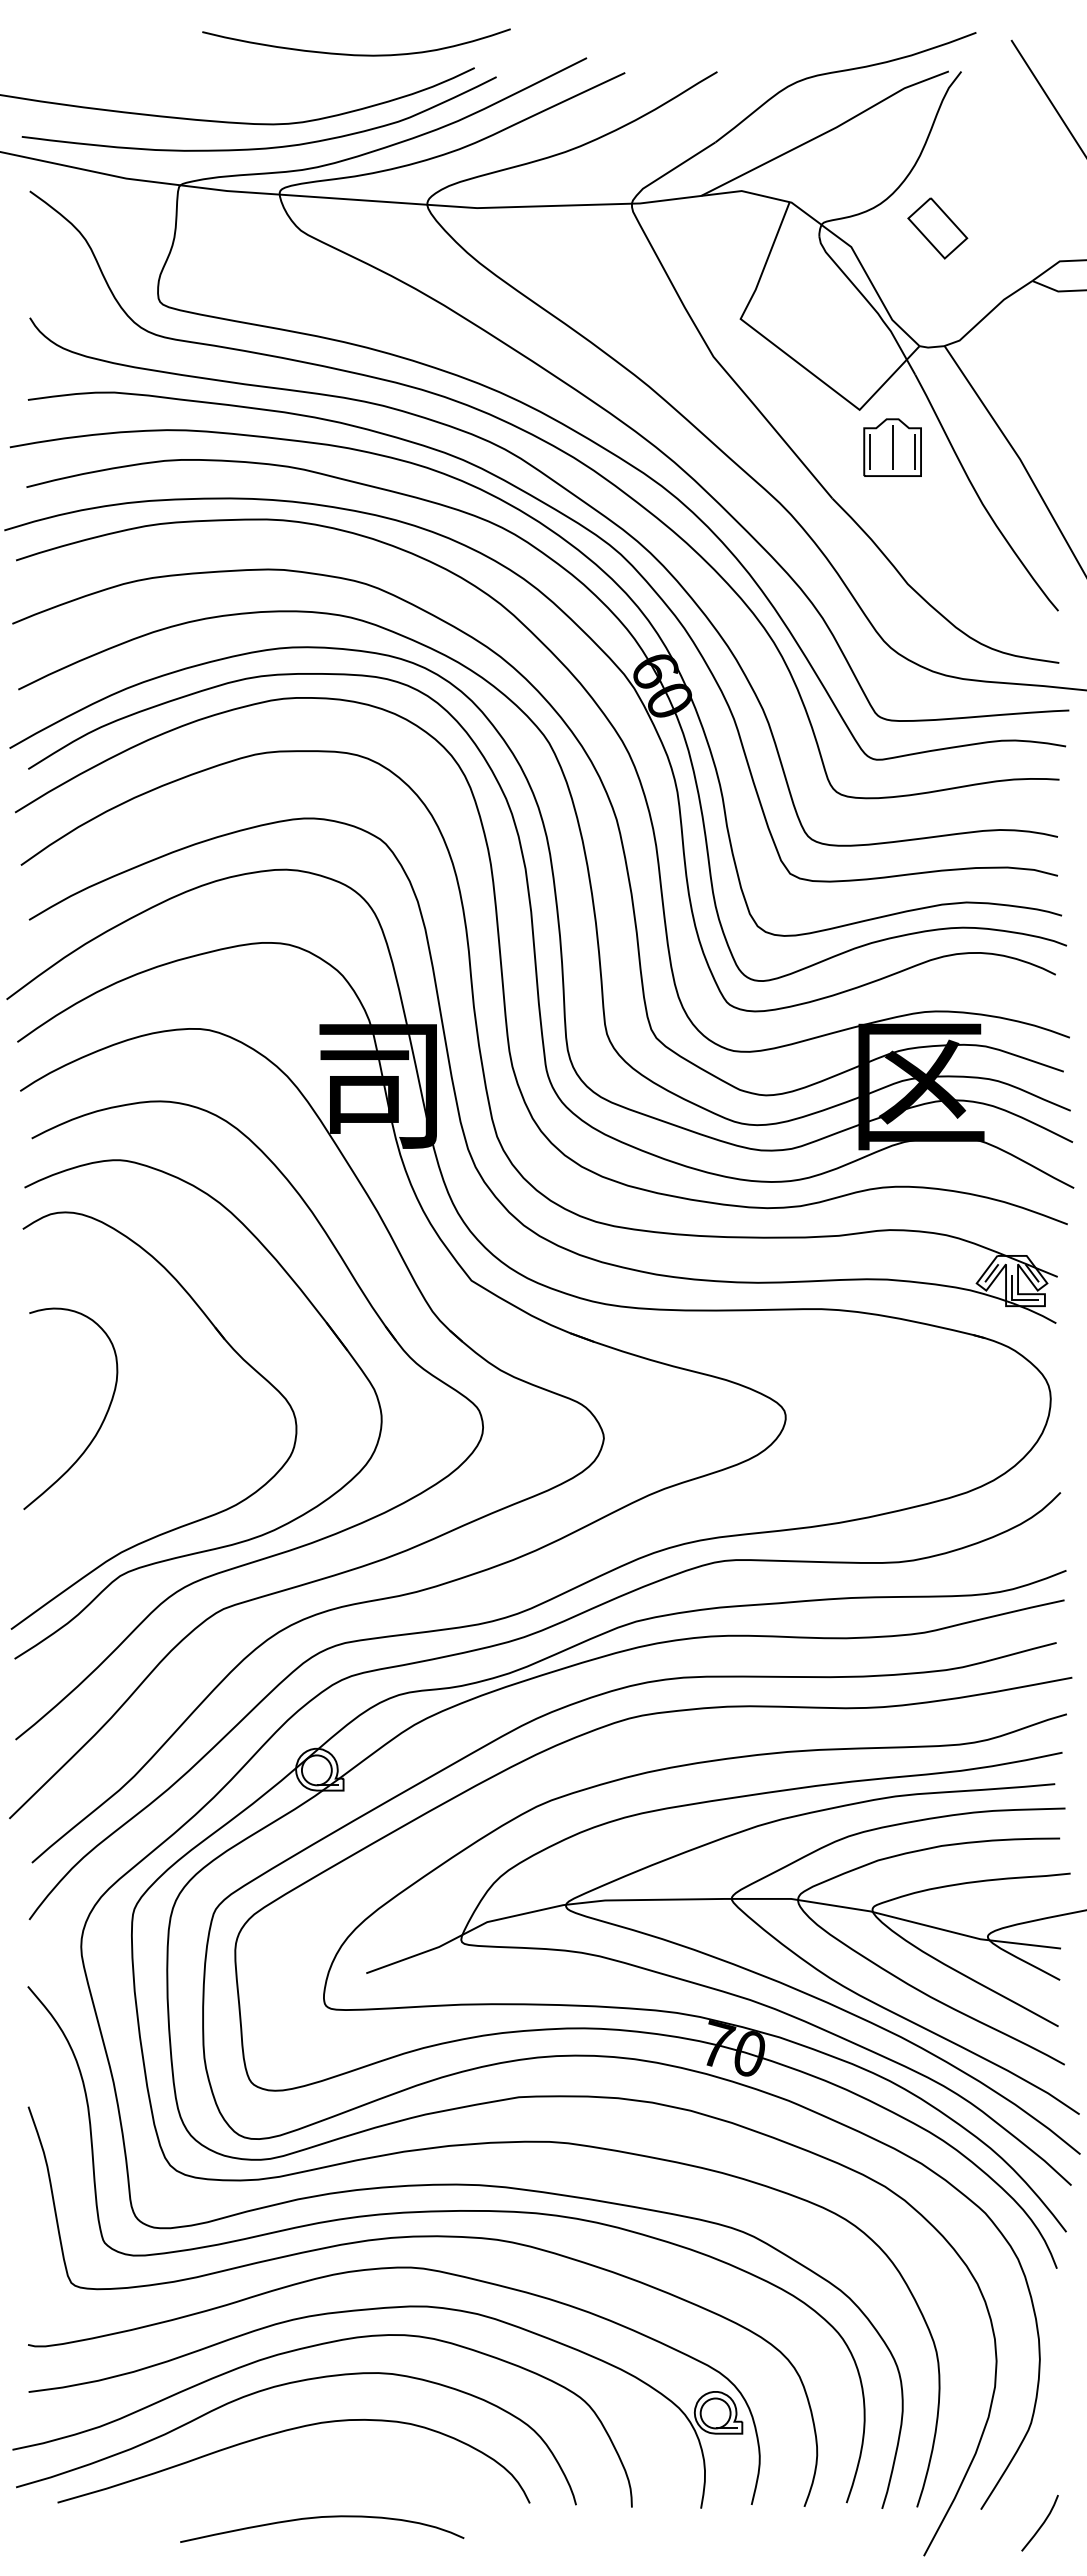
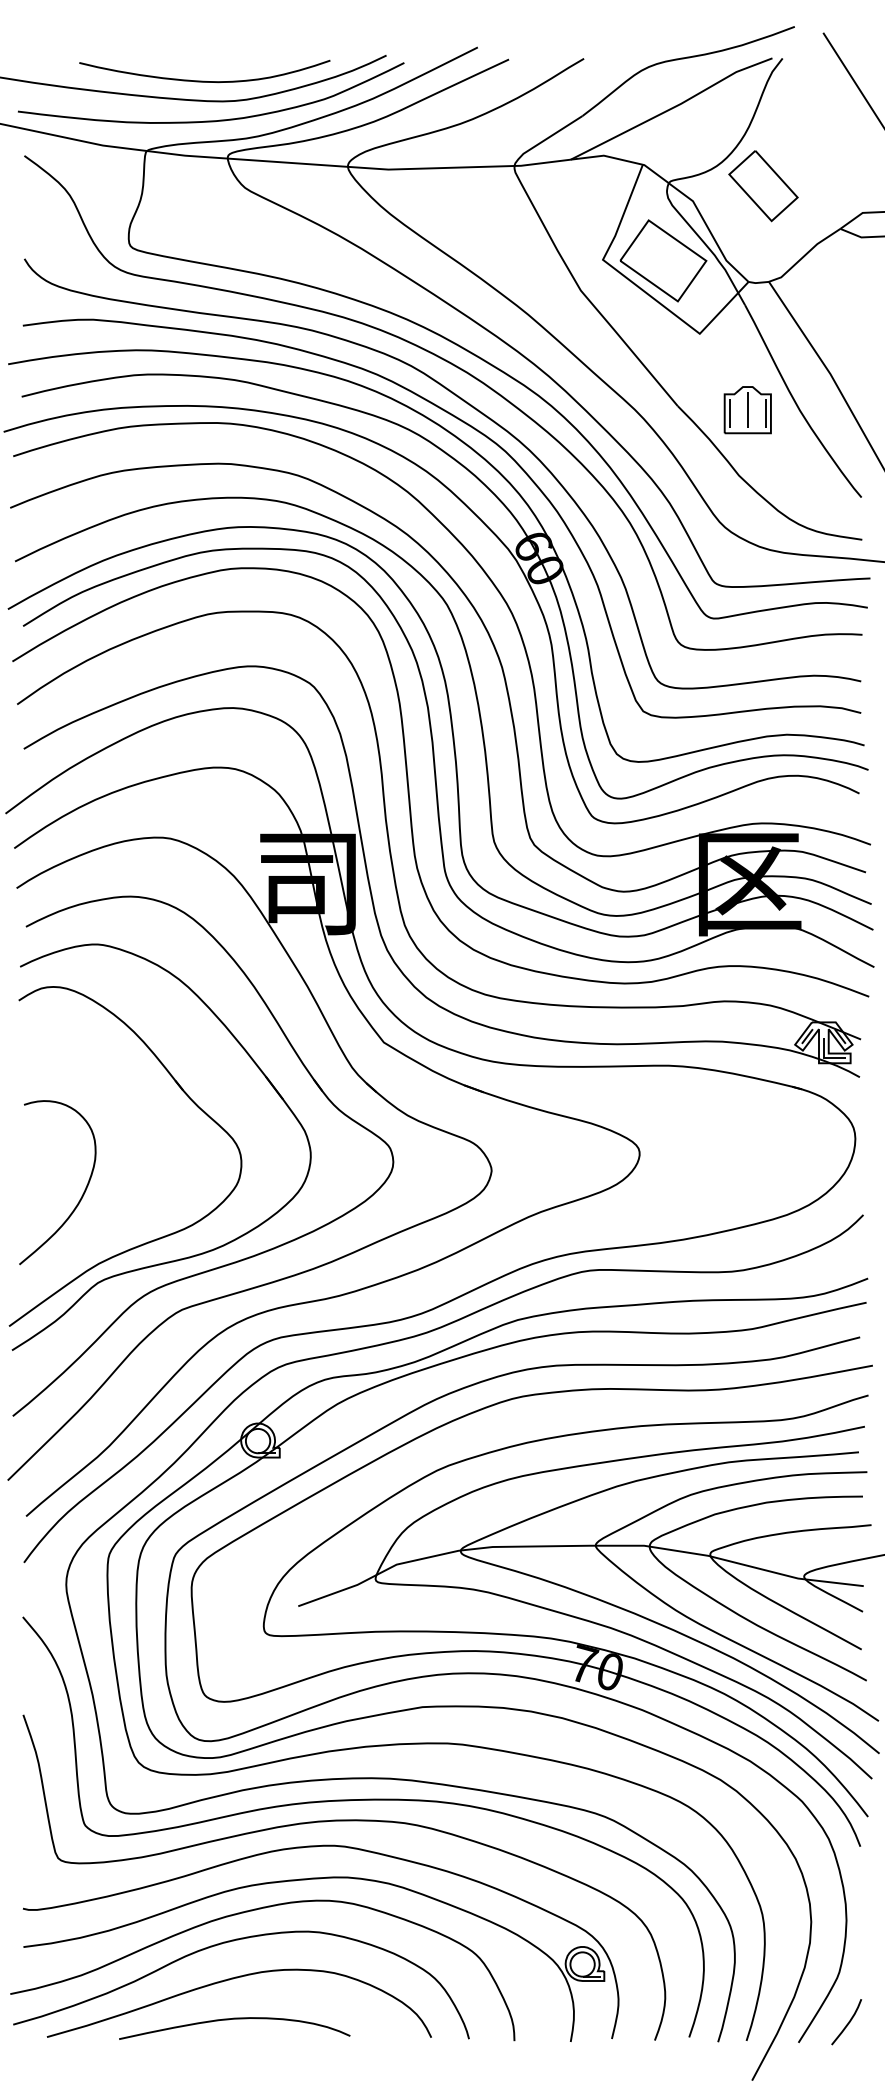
curve: (356, 54) -> (204, 81), moved
part: (937, 228) -> (763, 186), size x1.43
part: (814, 320) -> (663, 261), added
part: (892, 447) -> (747, 409), moved
curve: (100, 1424) -> (81, 1195), moved
curve: (319, 2518) -> (232, 2019), moved
curve: (1041, 2524) -> (847, 2023), moved

